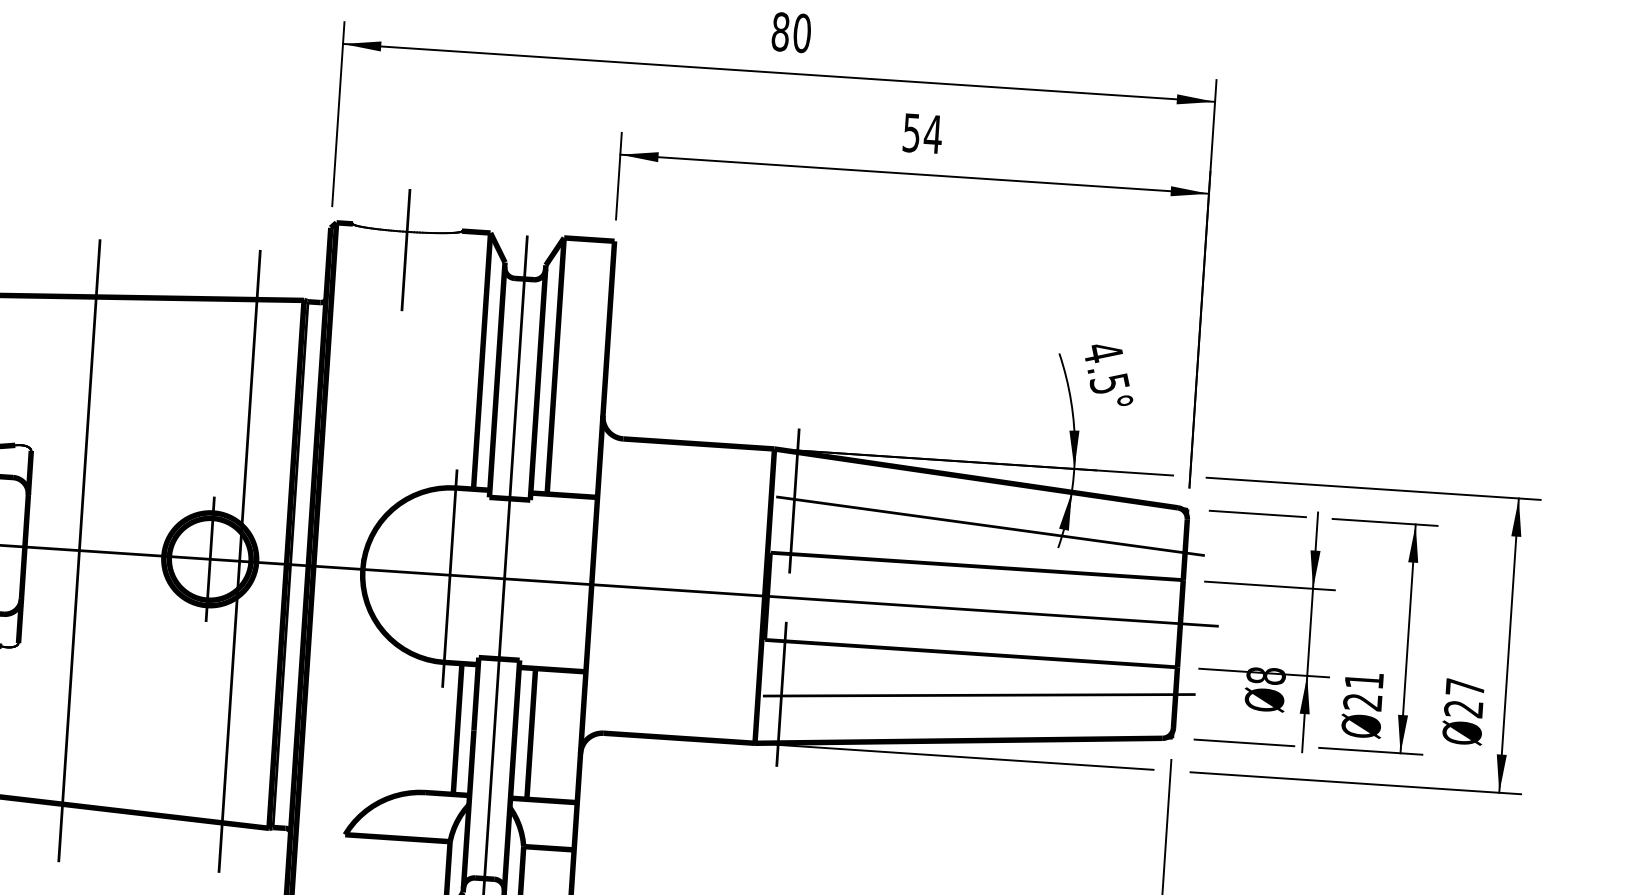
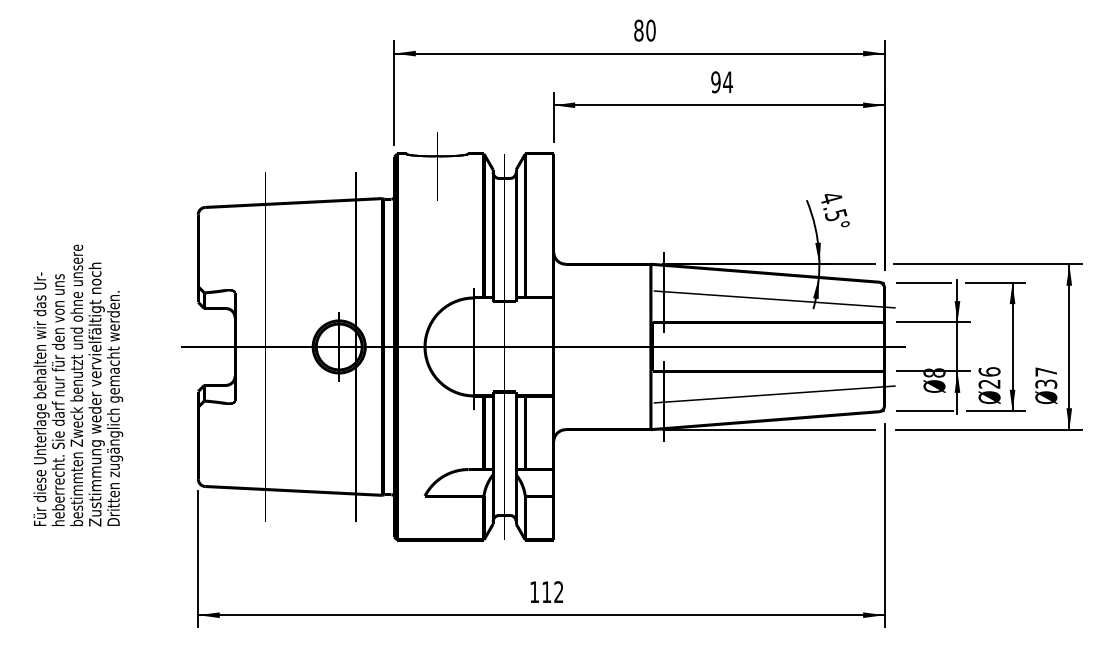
text: (911, 131) -> (715, 81), 54 -> 94
text: (1364, 679) -> (989, 371), 21 -> 26
text: (1464, 707) -> (1046, 383), 27 -> 37

